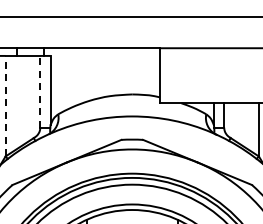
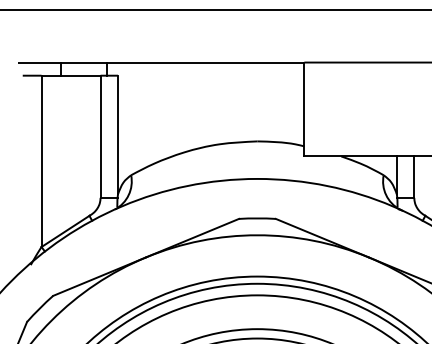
line: (40, 91) -> (100, 136), dashed -> solid
line: (5, 105) -> (41, 160), dashed -> solid

